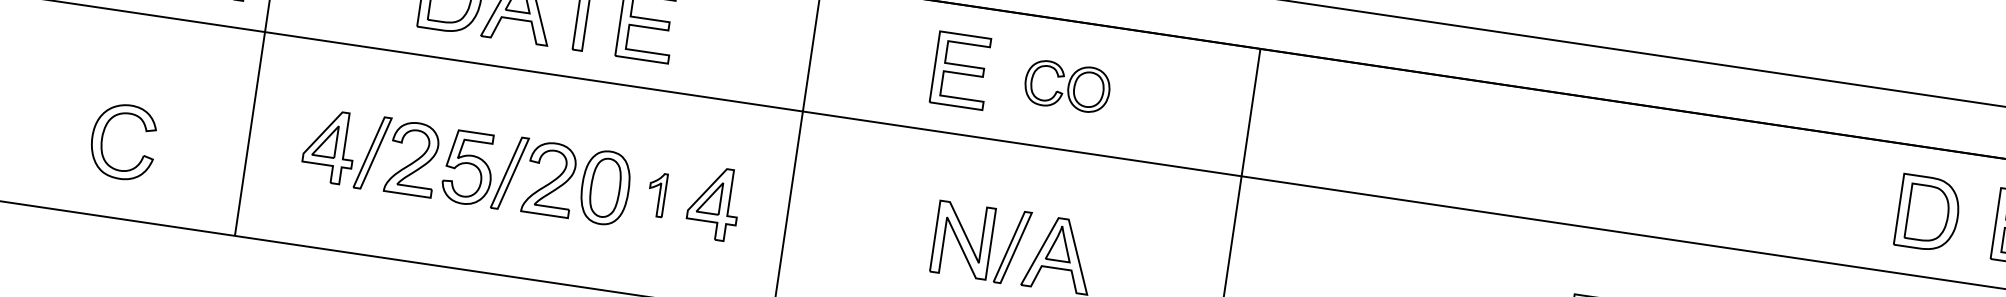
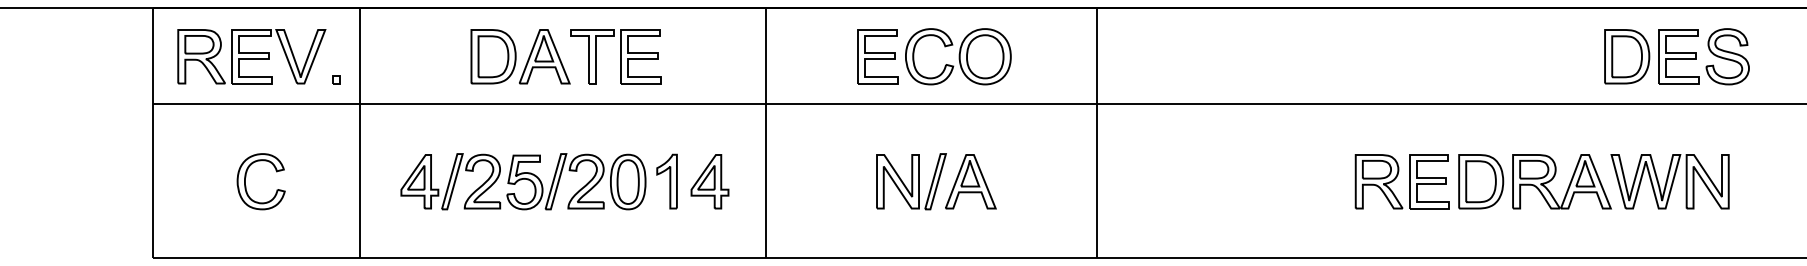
part: (1067, 86) -> (958, 56), size x1.67
part: (104, 133) -> (246, 177), moved
part: (656, 194) -> (666, 181), size x1.67
part: (1928, 213) -> (1627, 56), moved

